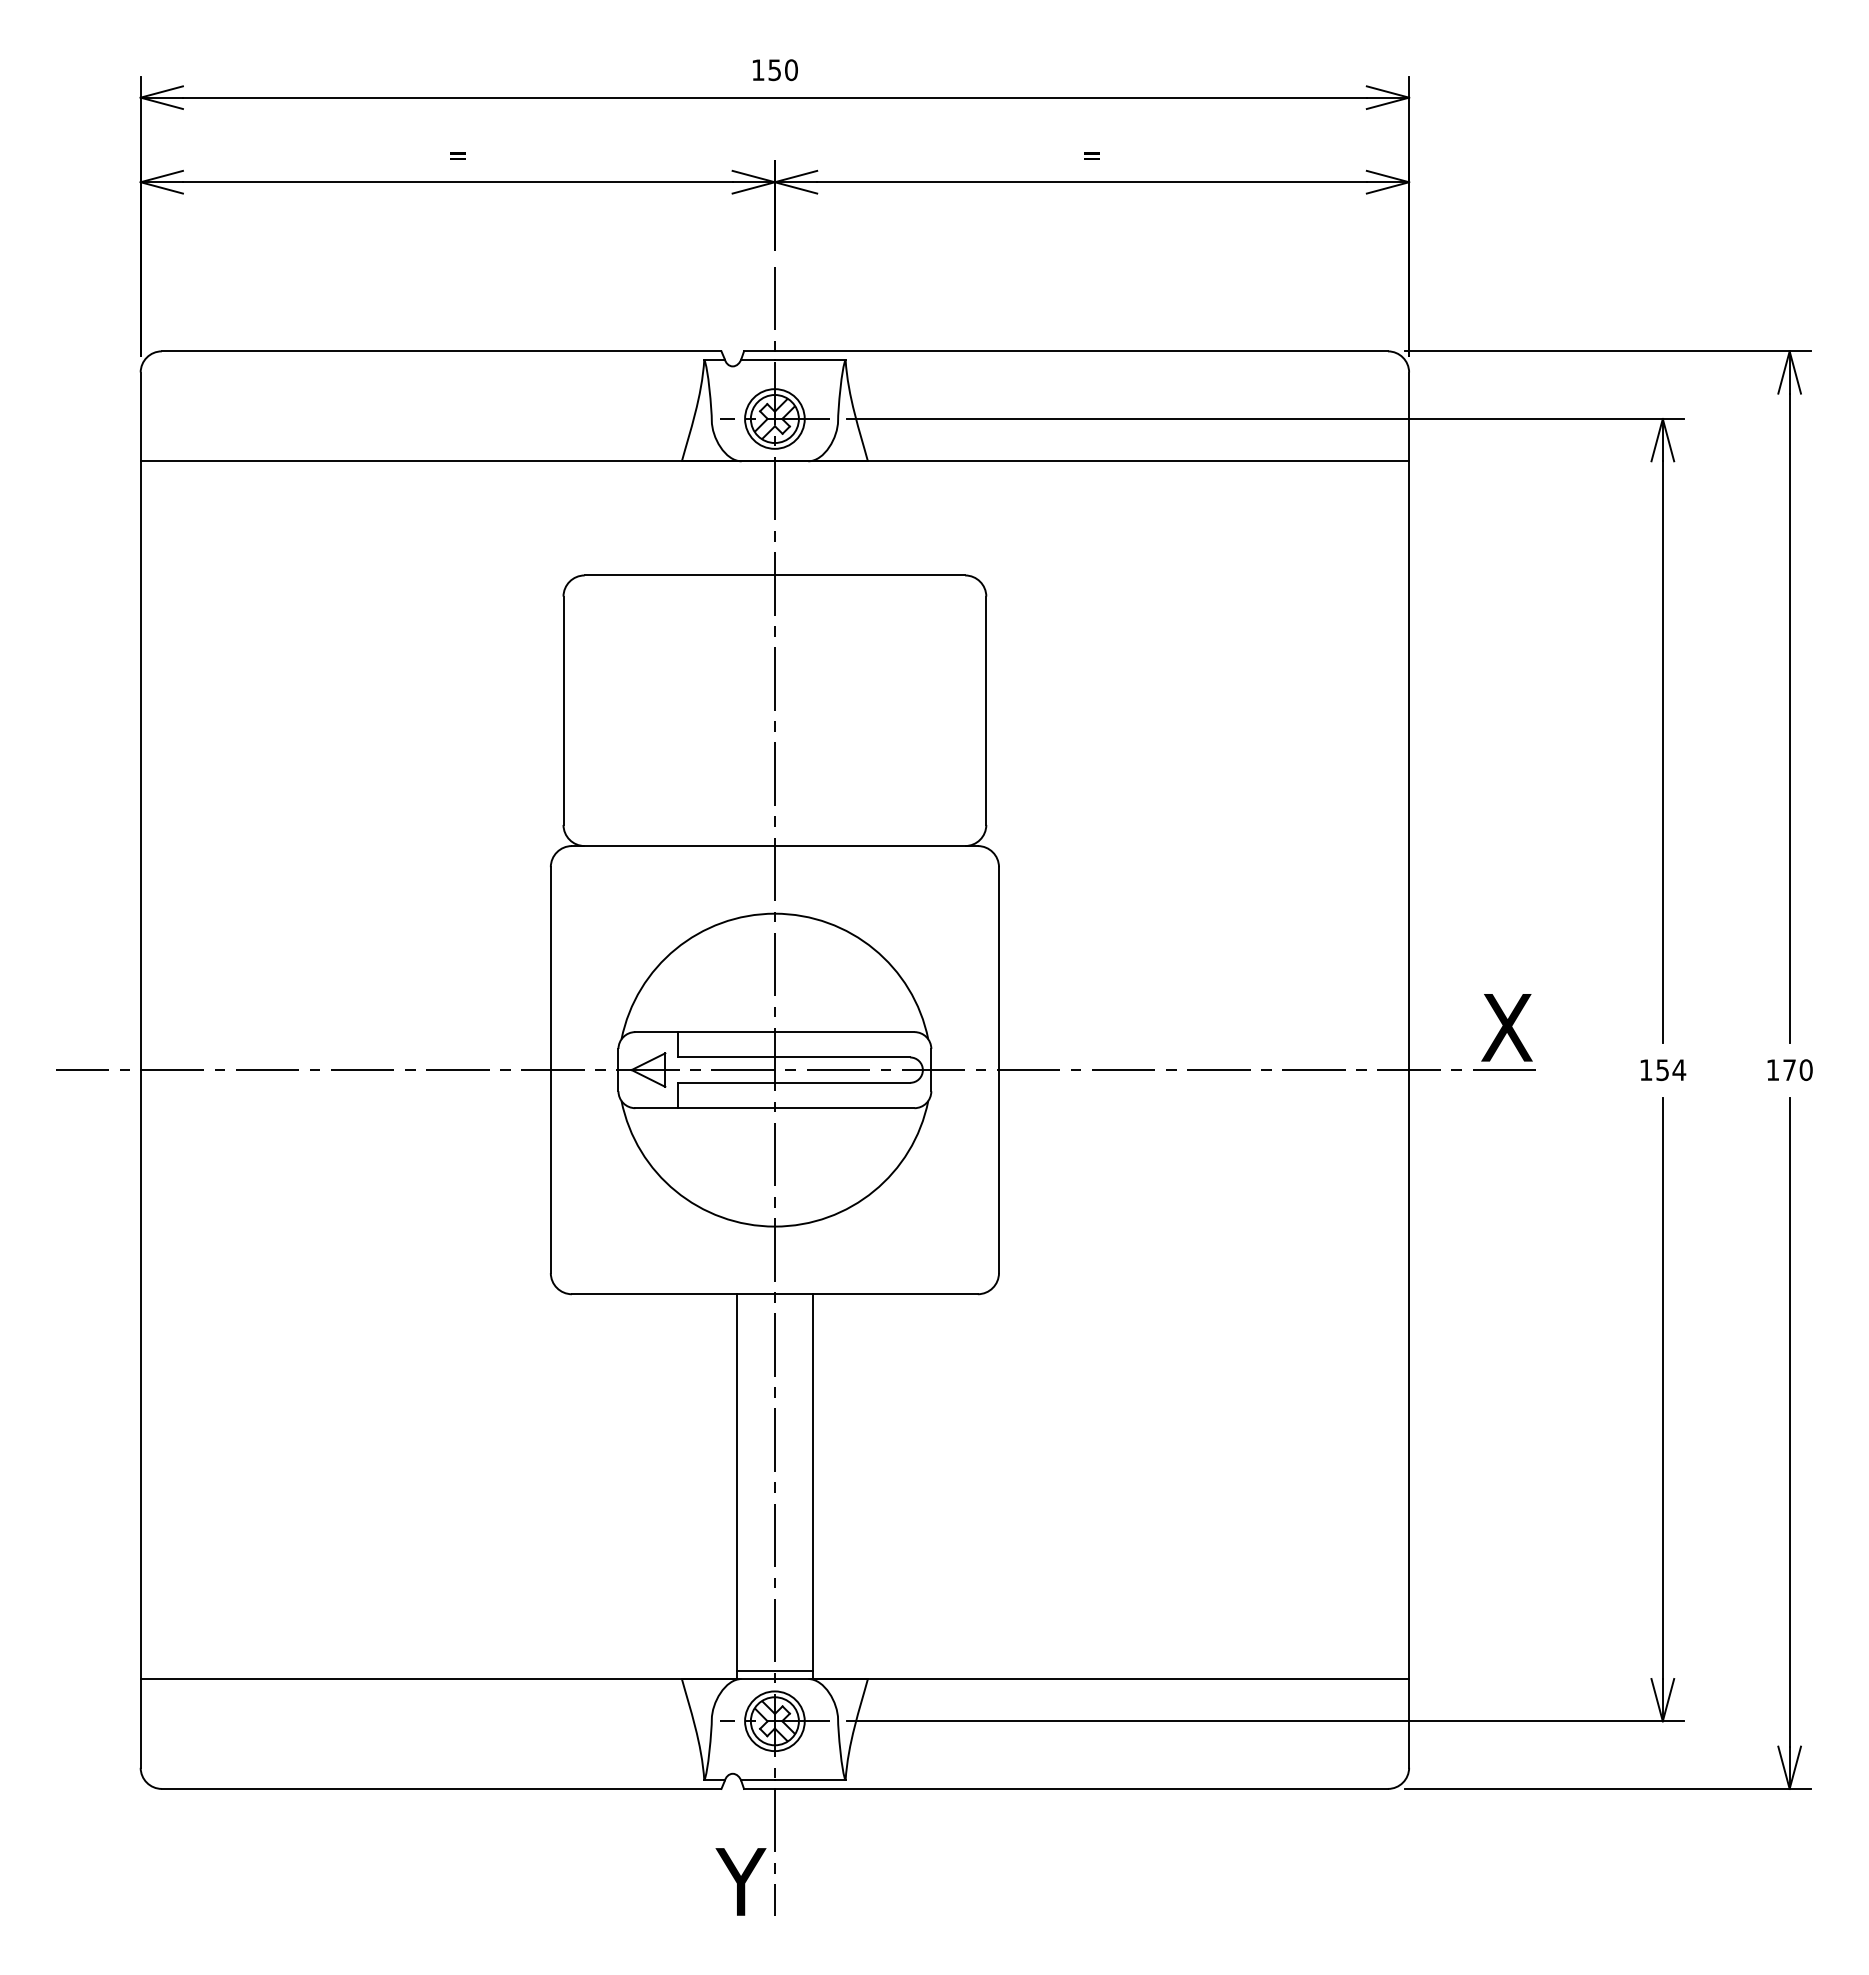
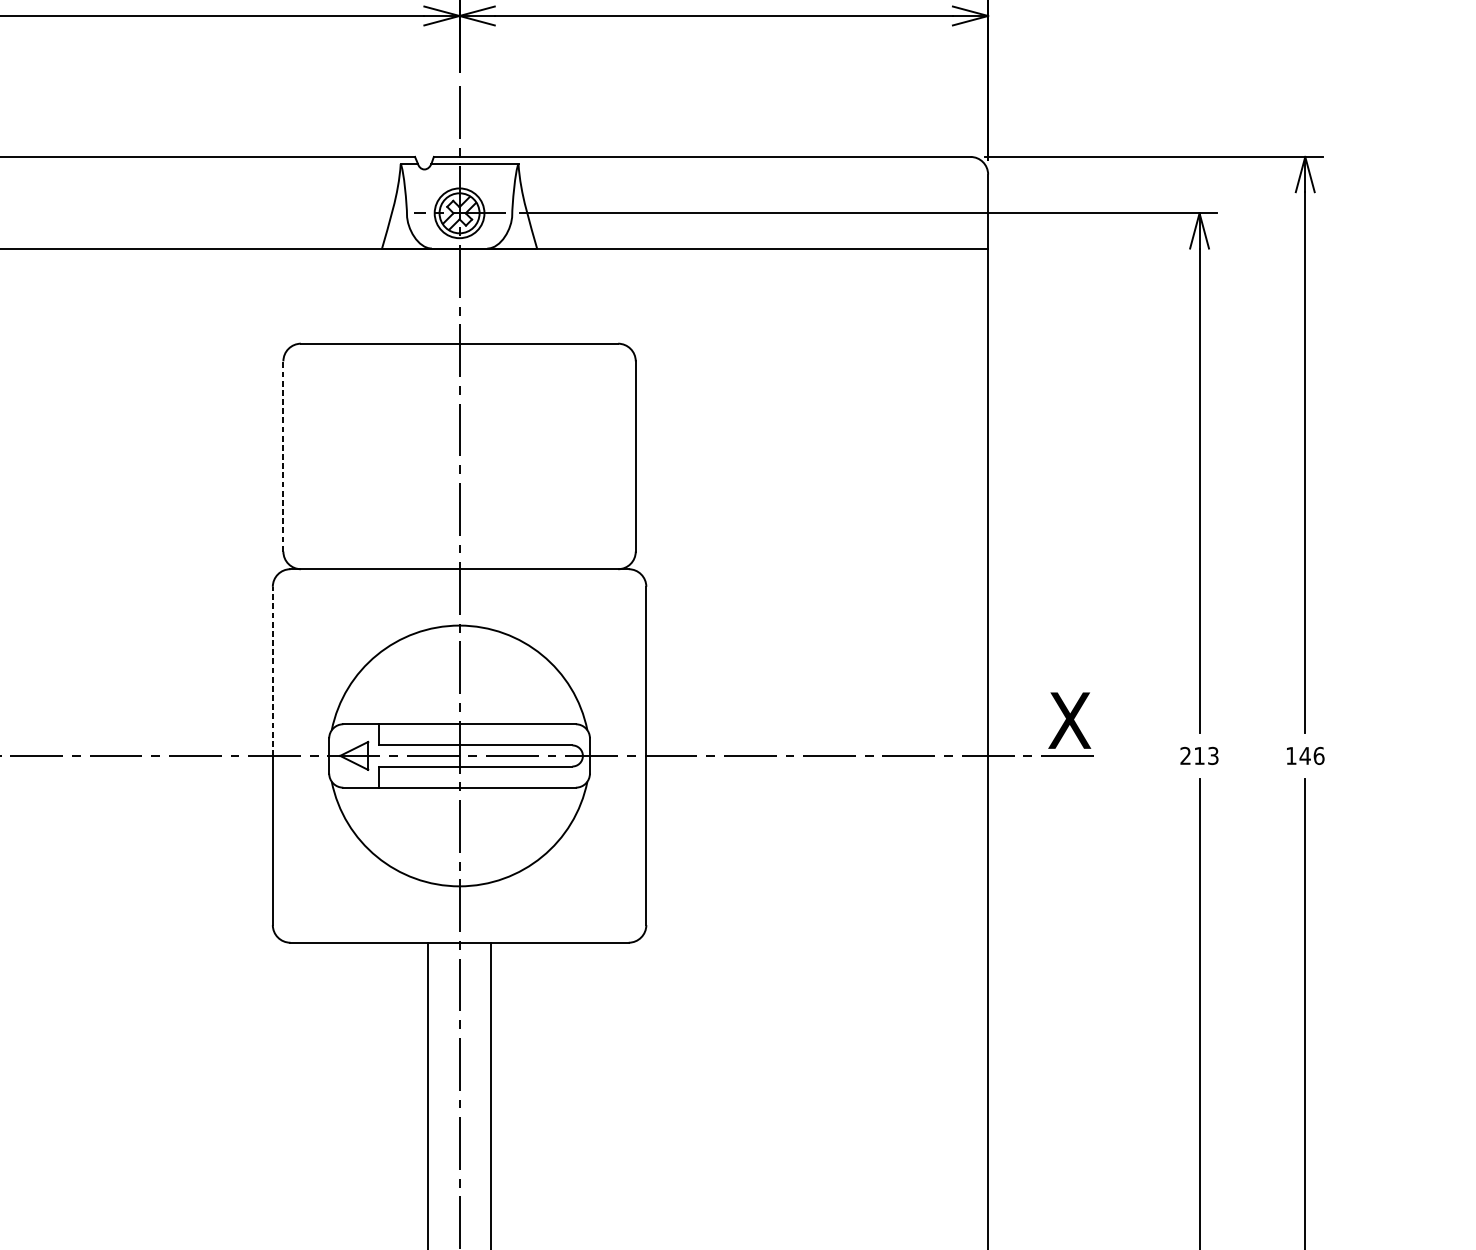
line: (563, 710) -> (283, 456), solid -> dashed
line: (550, 968) -> (272, 671), solid -> dashed
text: (1797, 1069) -> (1311, 755), 170 -> 146
text: (1662, 1070) -> (1199, 756), 154 -> 213

